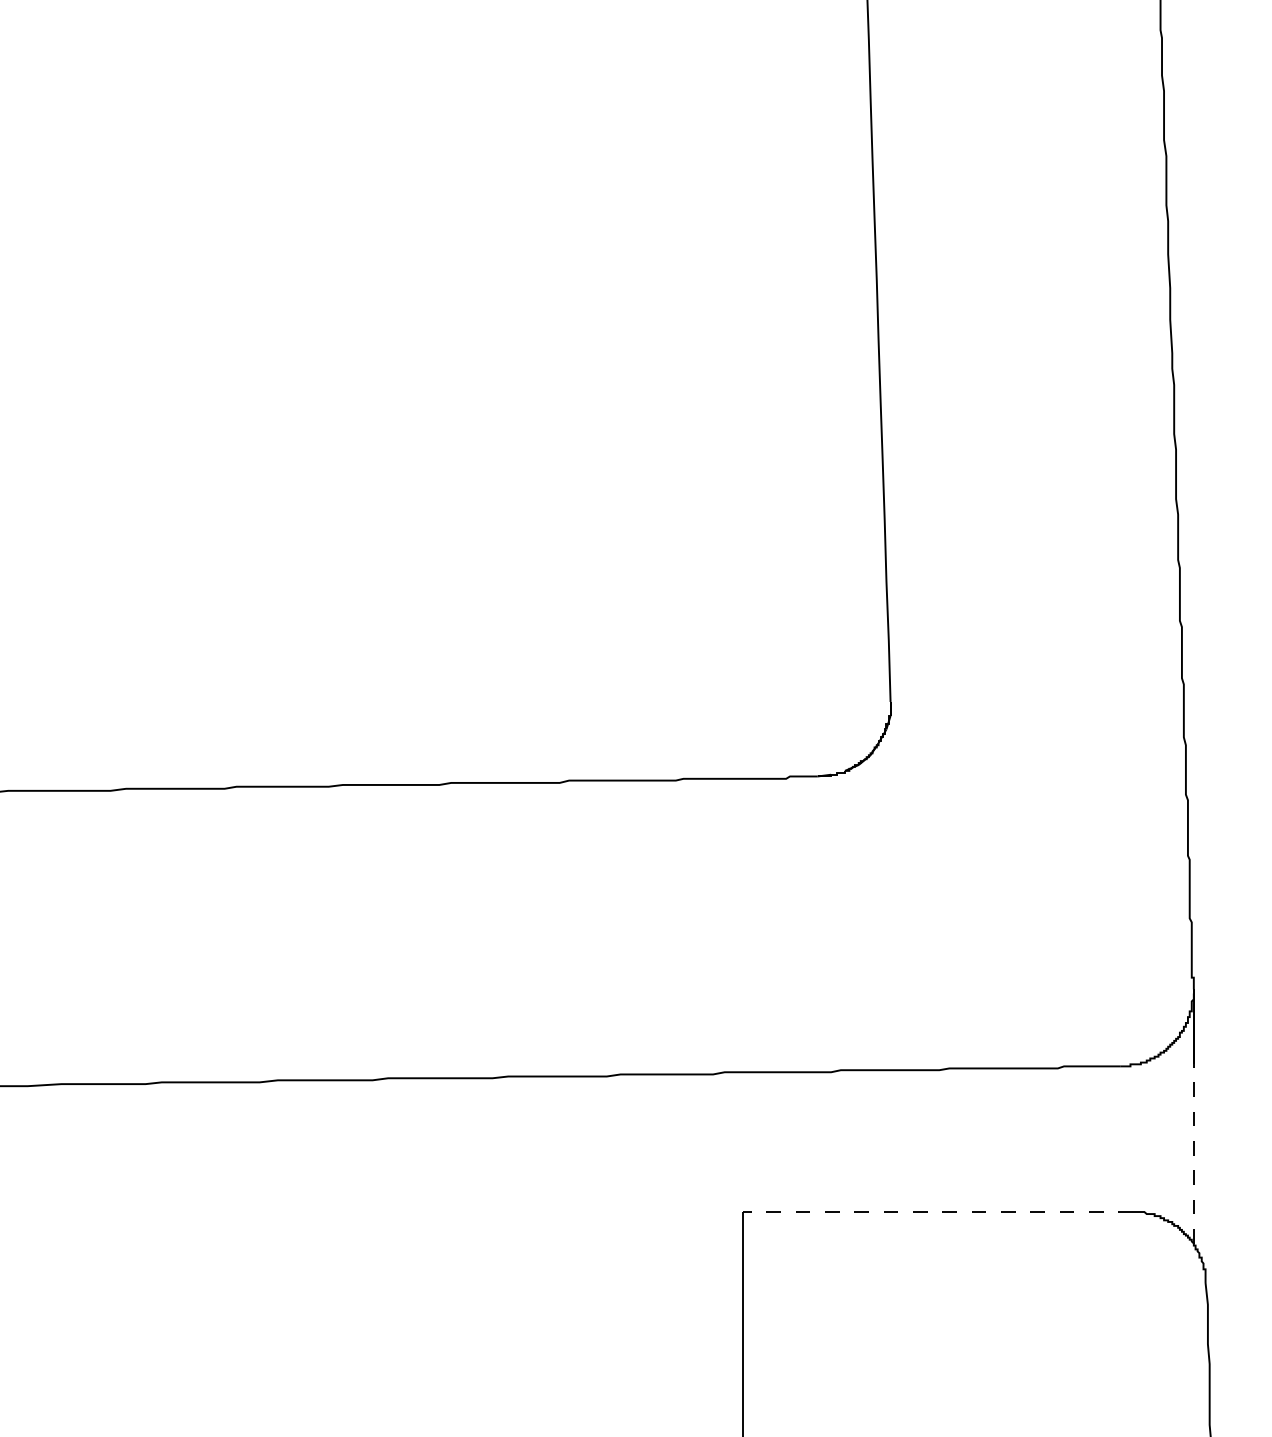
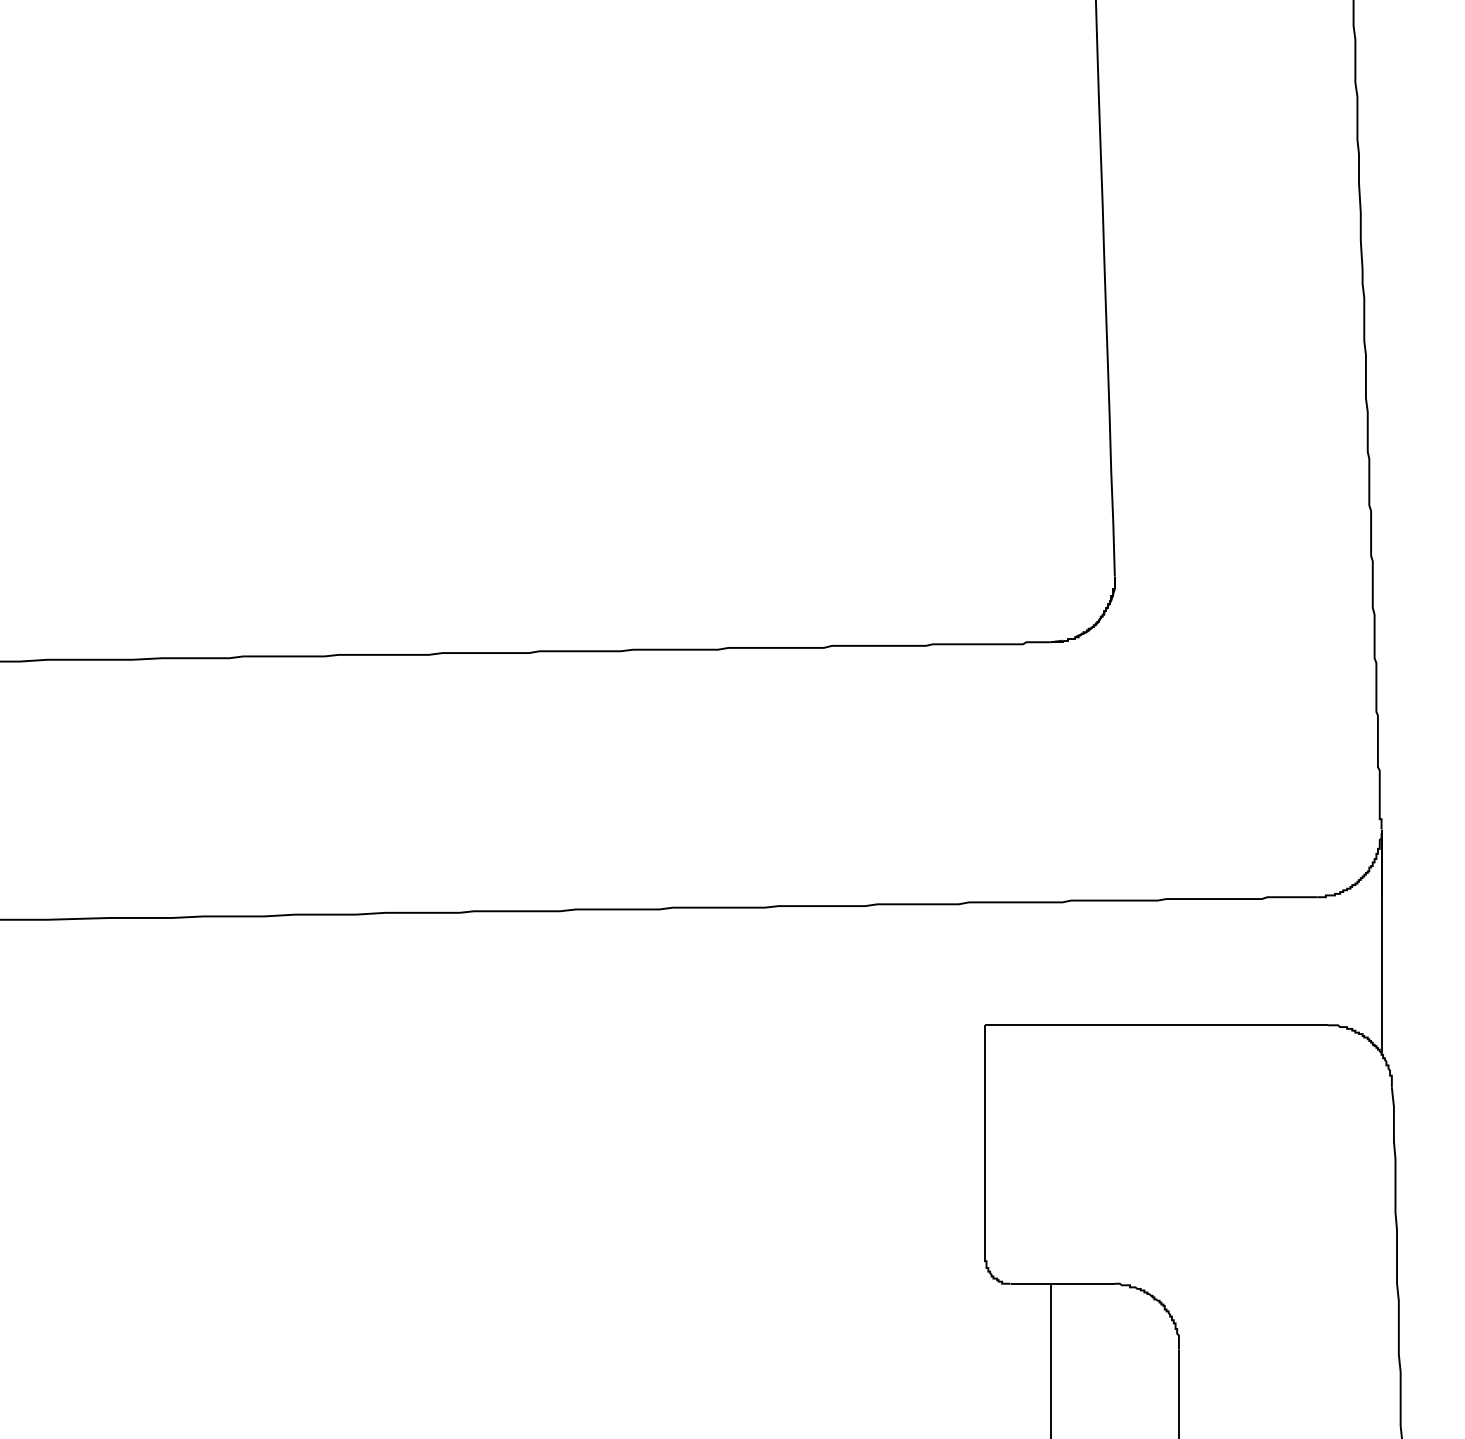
line: (1193, 1154) -> (1381, 974), dashed -> solid
line: (937, 1212) -> (1156, 1025), dashed -> solid

